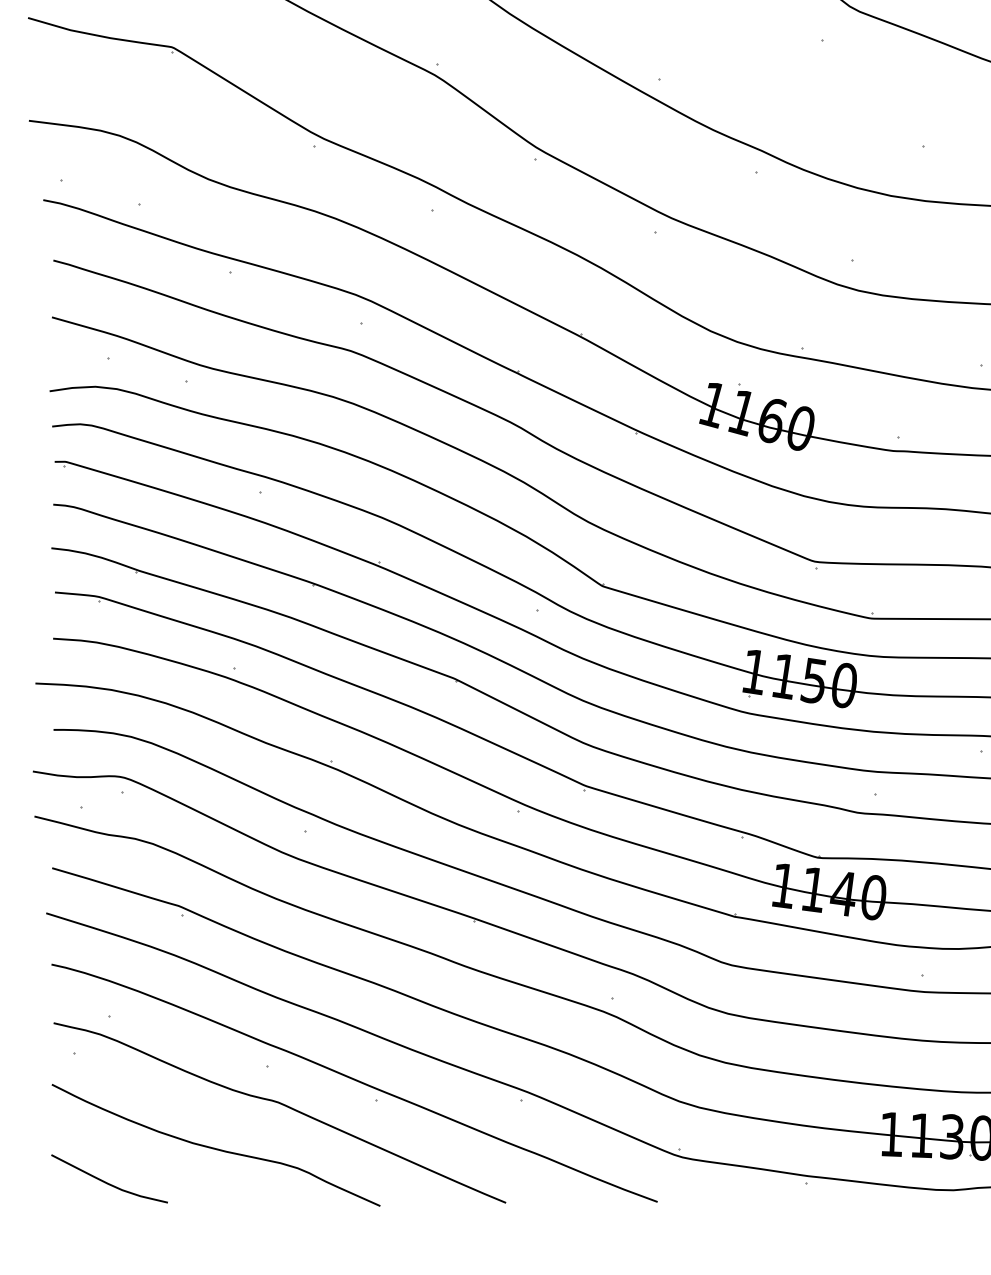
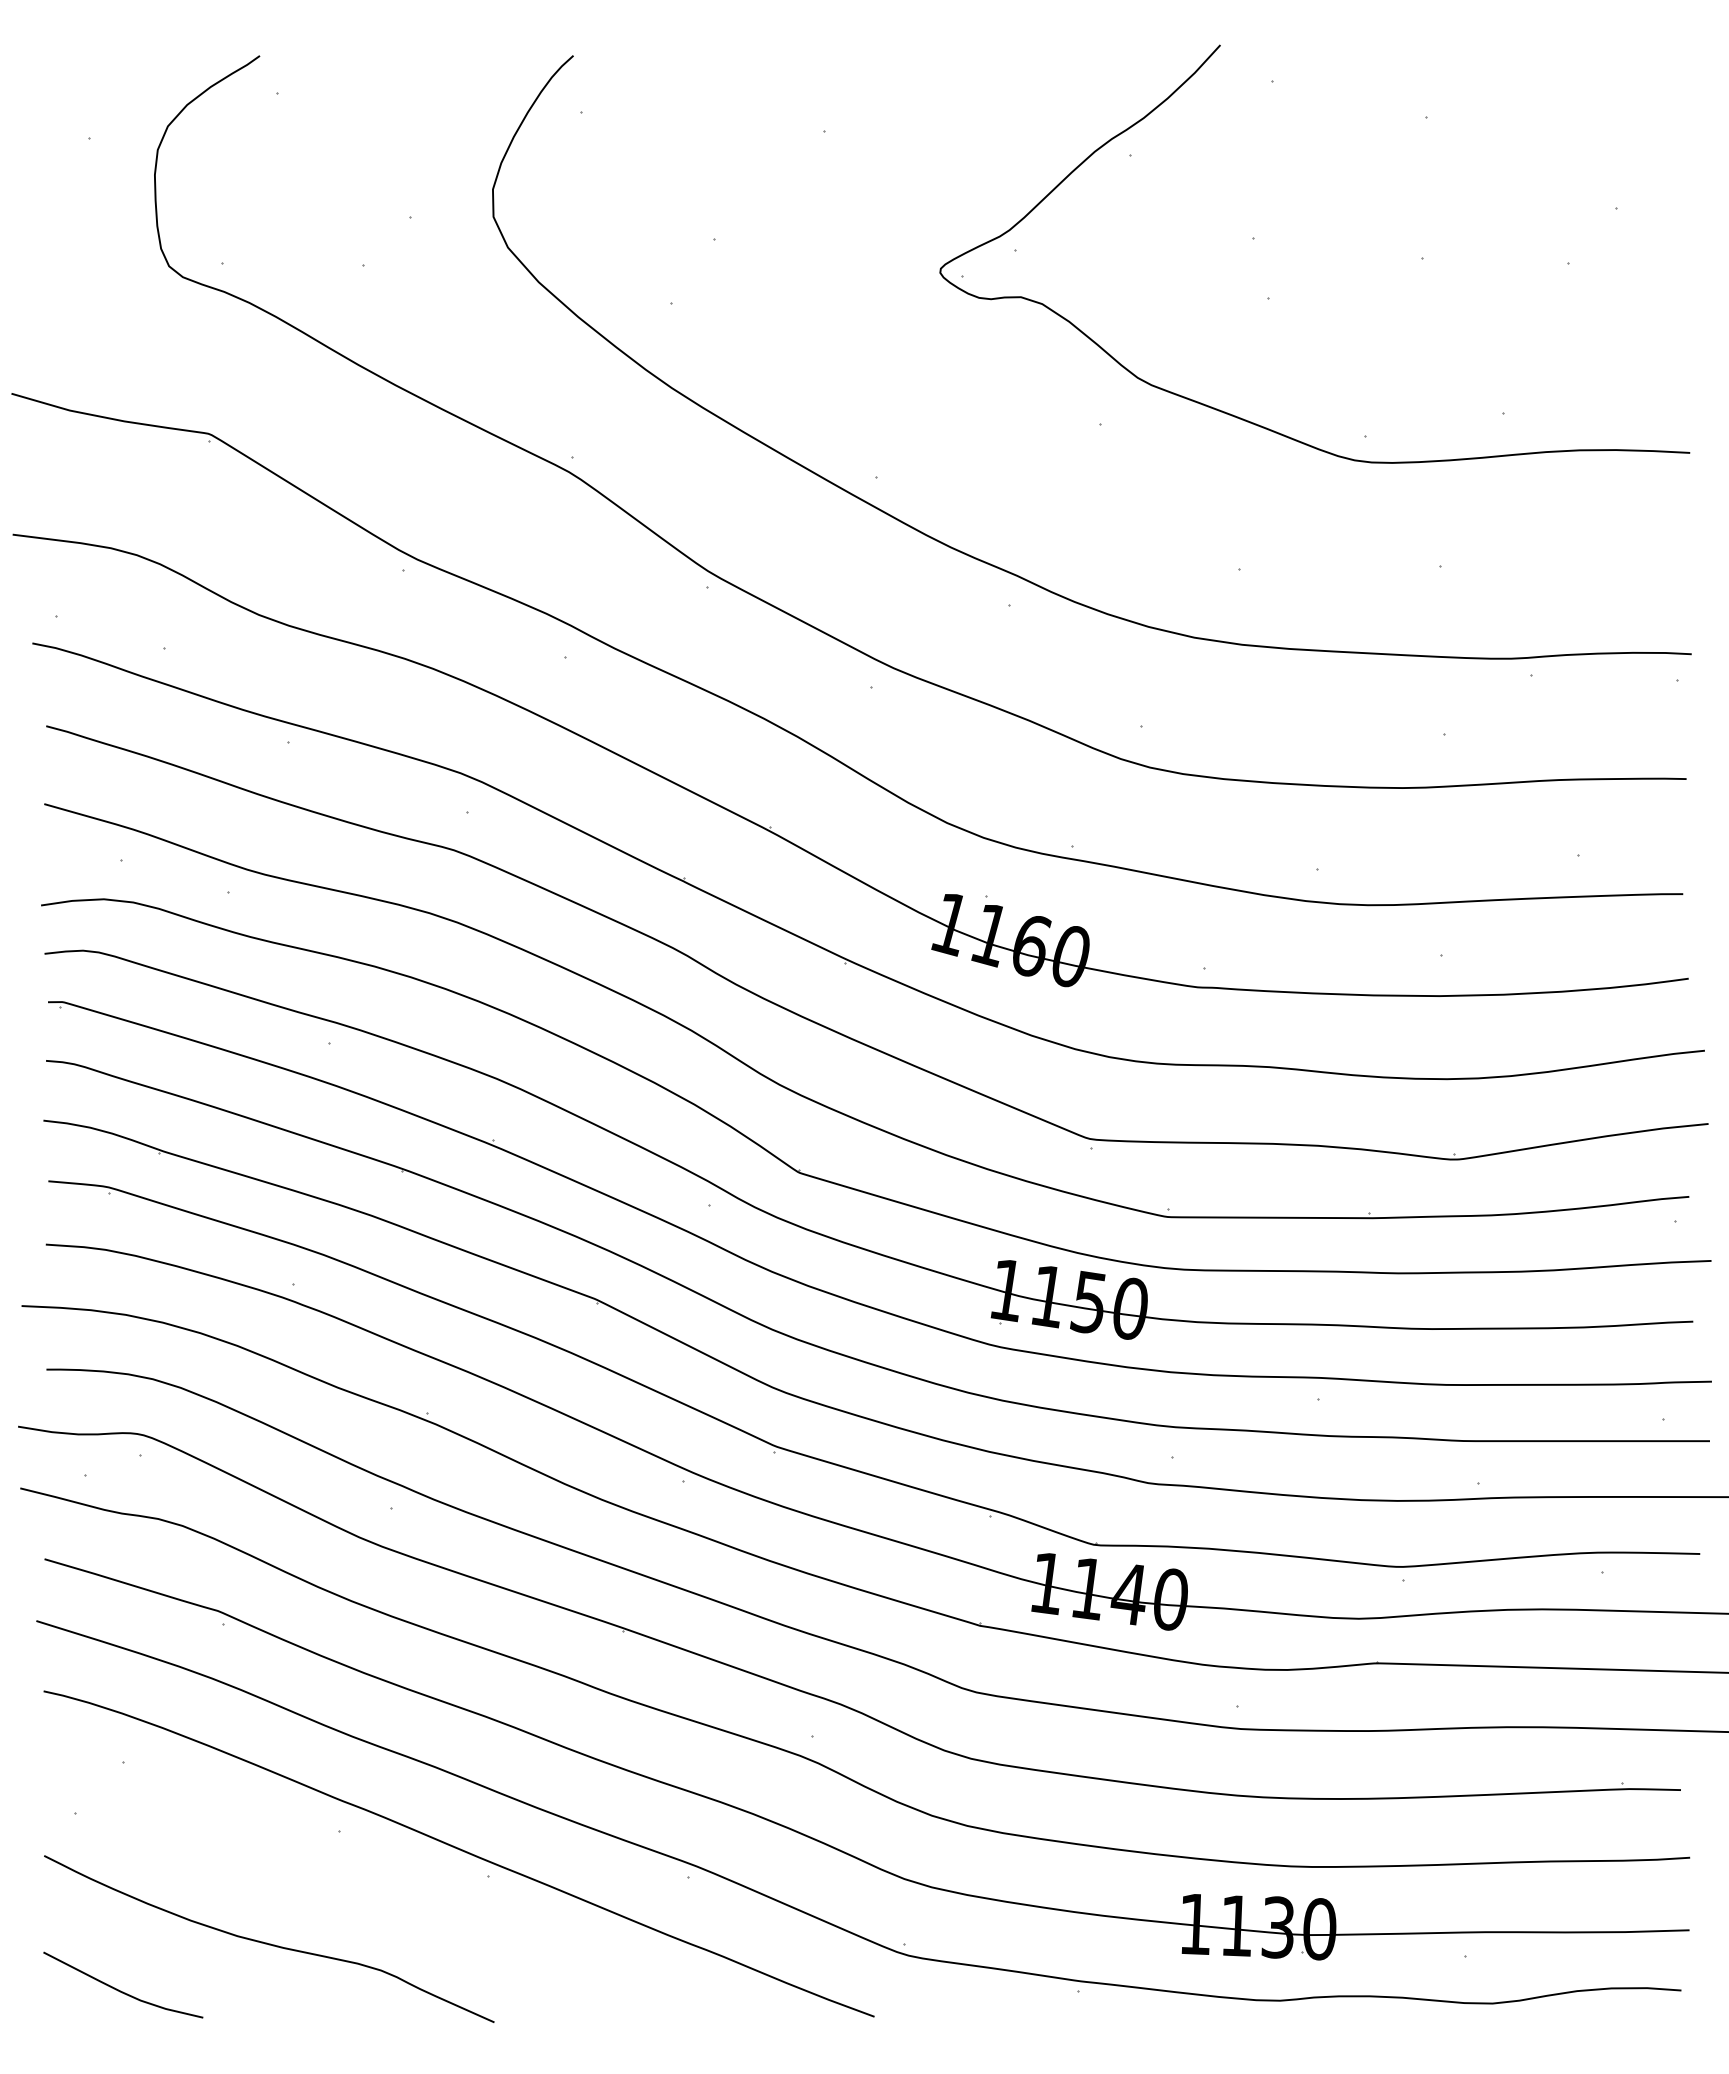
curve: (281, 1104) -> (358, 1883), removed

